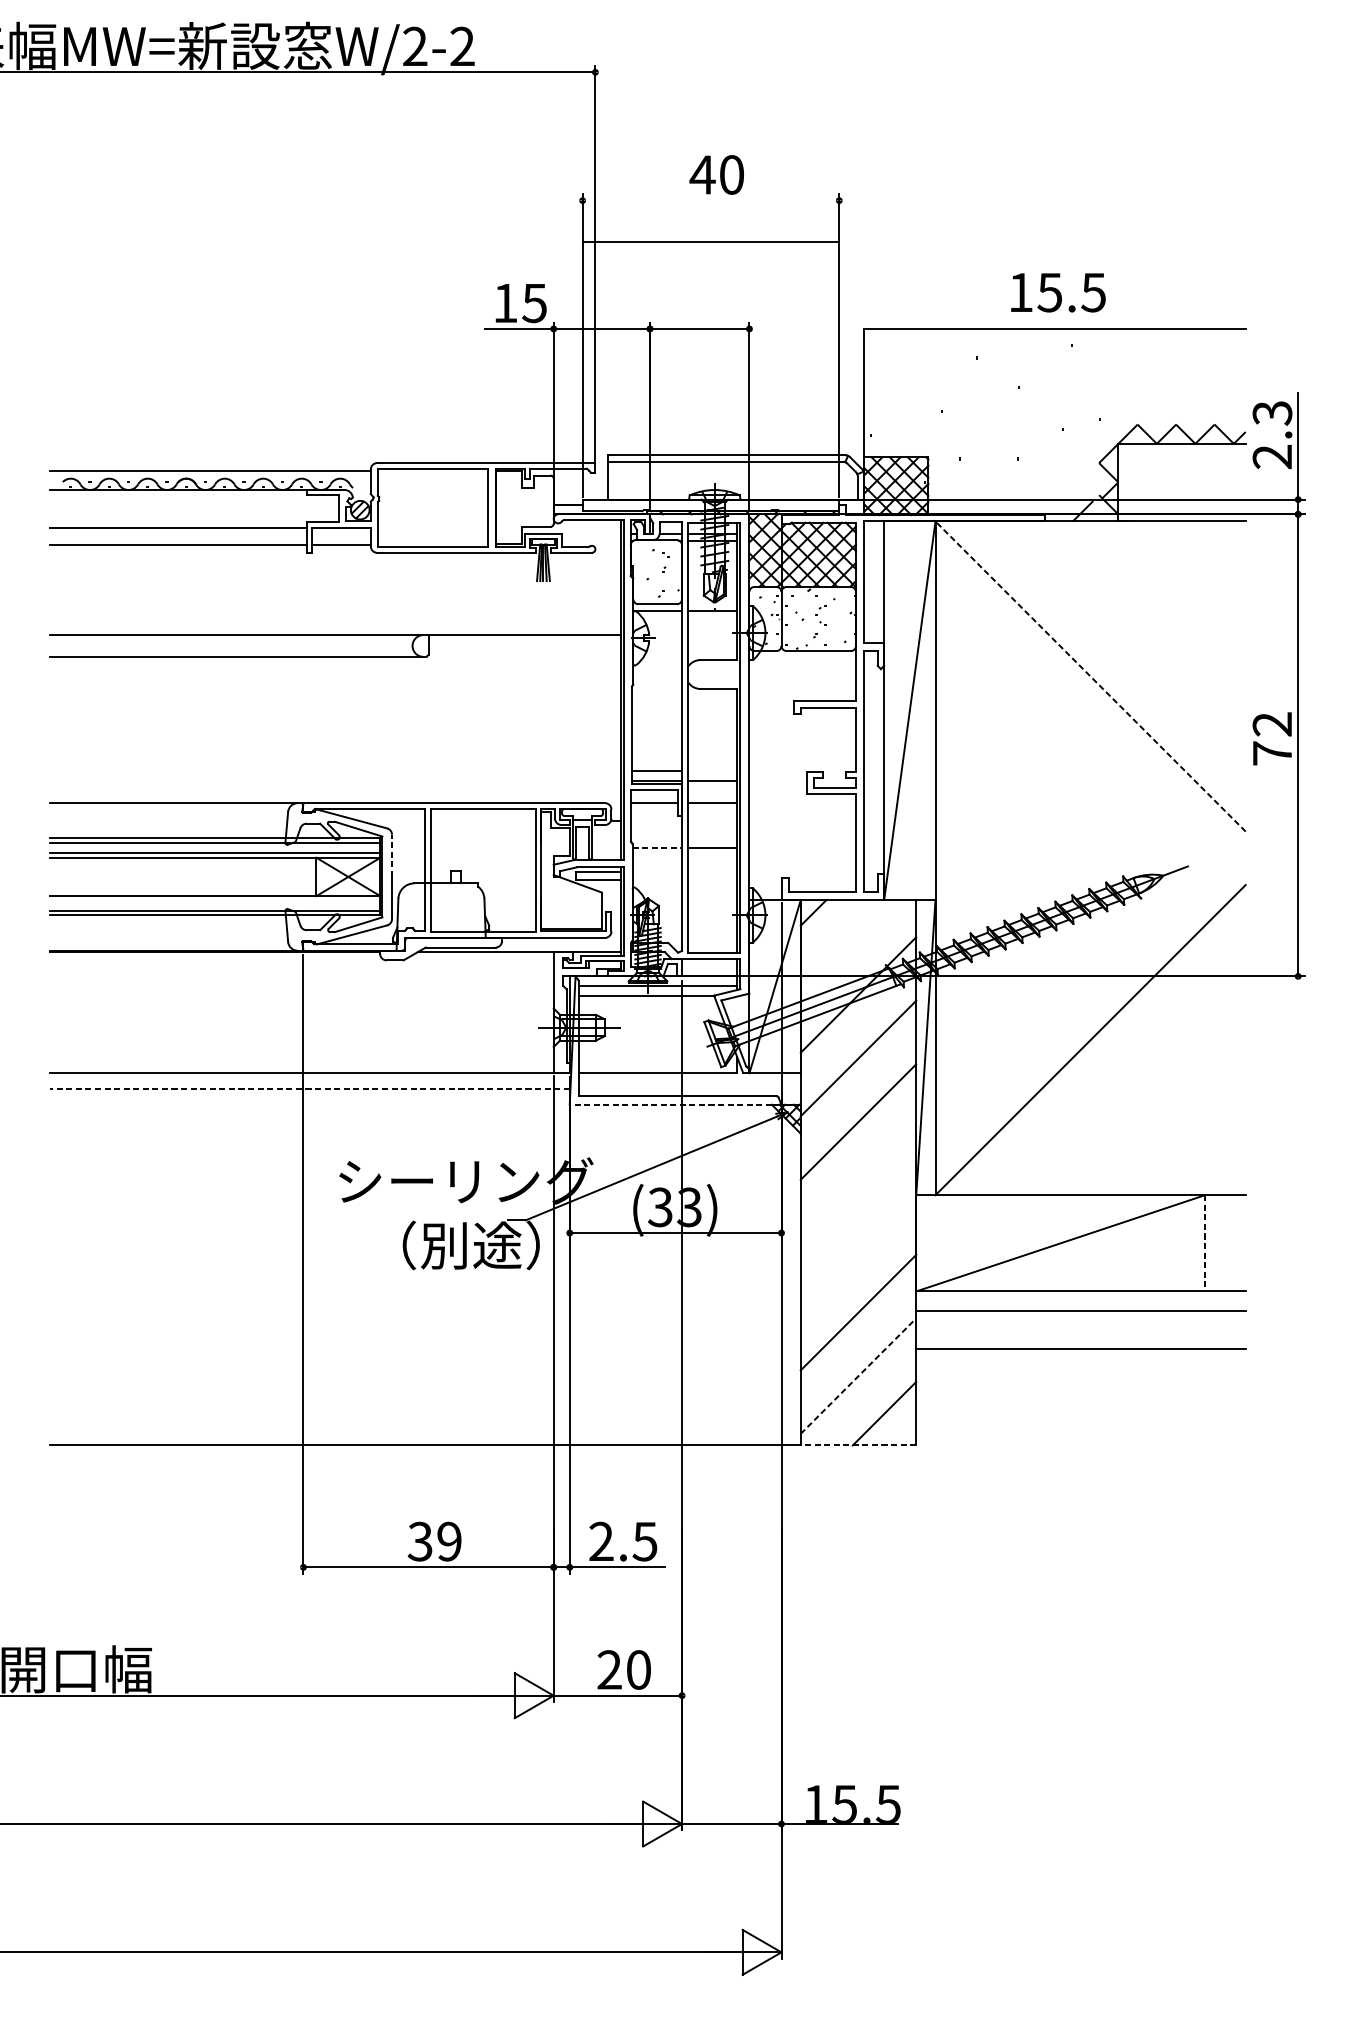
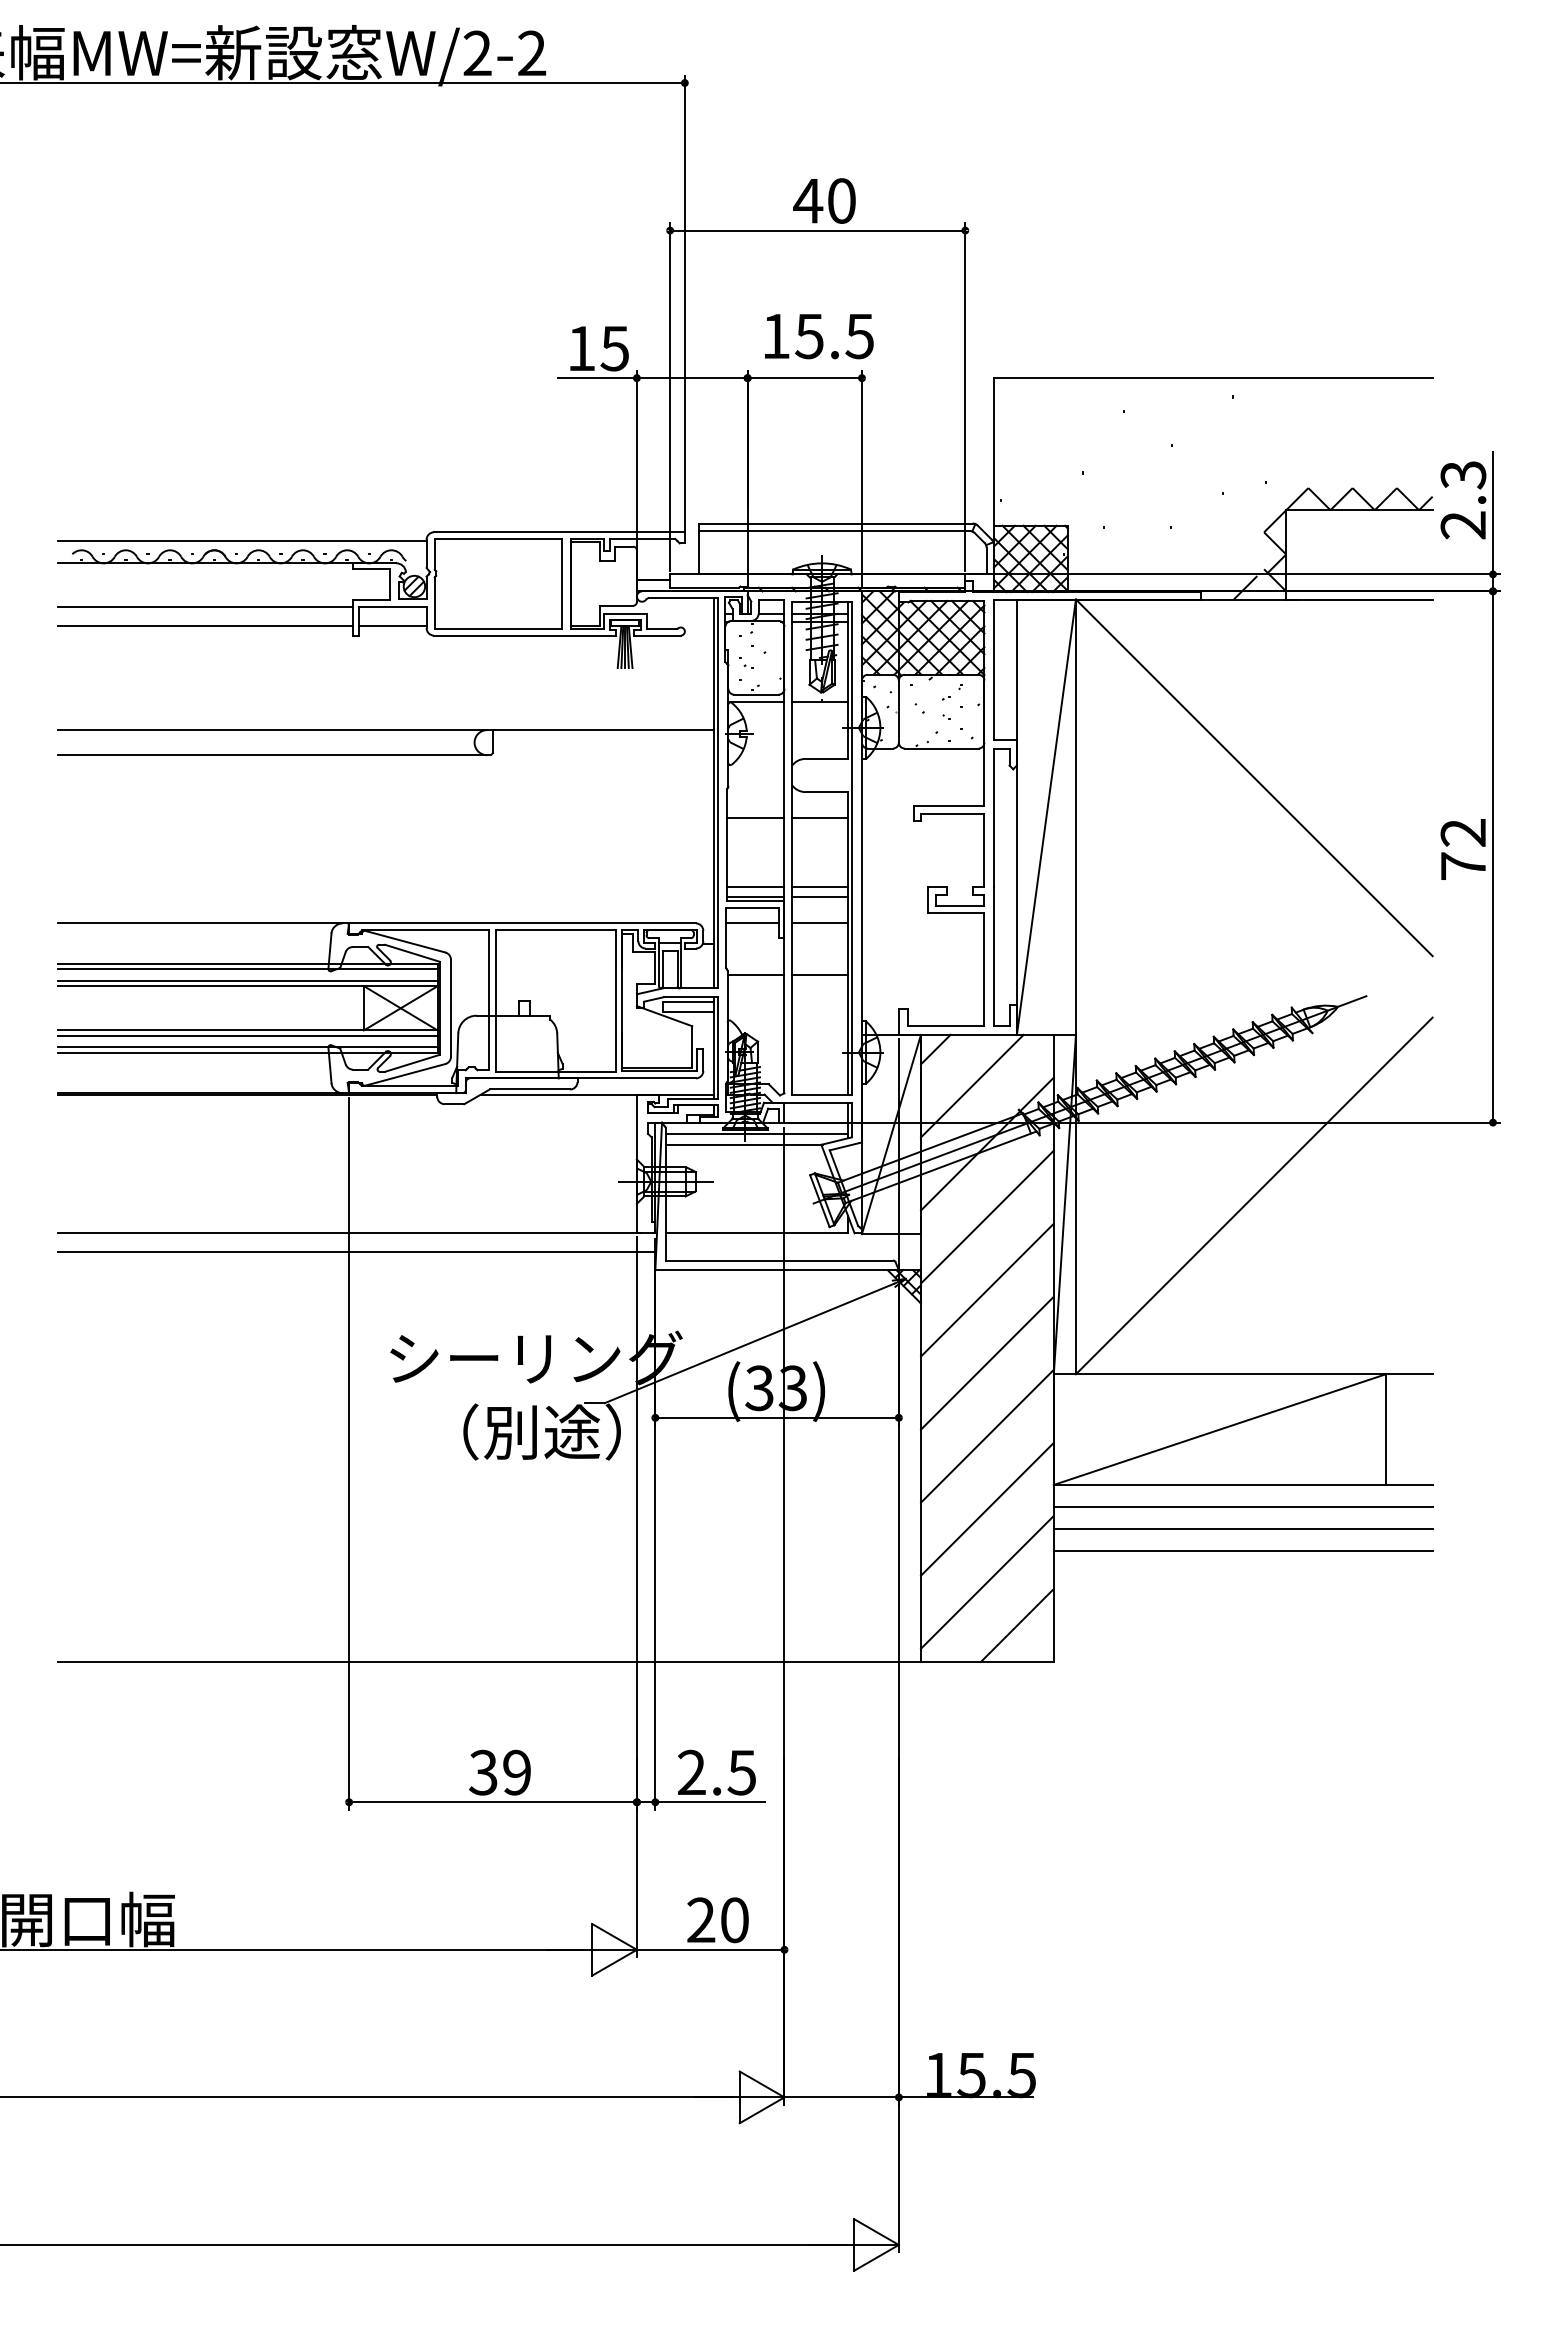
line: (710, 242) -> (817, 230), moved
text: (1058, 292) -> (819, 336), moved
line: (1089, 676) -> (1253, 777), dashed -> solid
line: (656, 711) -> (755, 818), added
line: (712, 711) -> (819, 818), added
line: (712, 771) -> (819, 886), added
line: (657, 848) -> (756, 975), dashed -> solid
line: (391, 855) -> (450, 983), dashed -> solid
line: (215, 900) -> (247, 1035), added
line: (845, 944) -> (972, 1085), added
line: (309, 1088) -> (356, 1251), dashed -> solid
line: (675, 1104) -> (777, 1270), dashed -> solid
line: (858, 1184) -> (987, 1362), added
line: (1204, 1244) -> (1385, 1430), dashed -> solid
line: (858, 1248) -> (987, 1435), added
line: (1080, 1330) -> (1242, 1529), added
line: (858, 1376) -> (987, 1582), dashed -> solid
line: (857, 1445) -> (986, 1662), dashed -> solid

